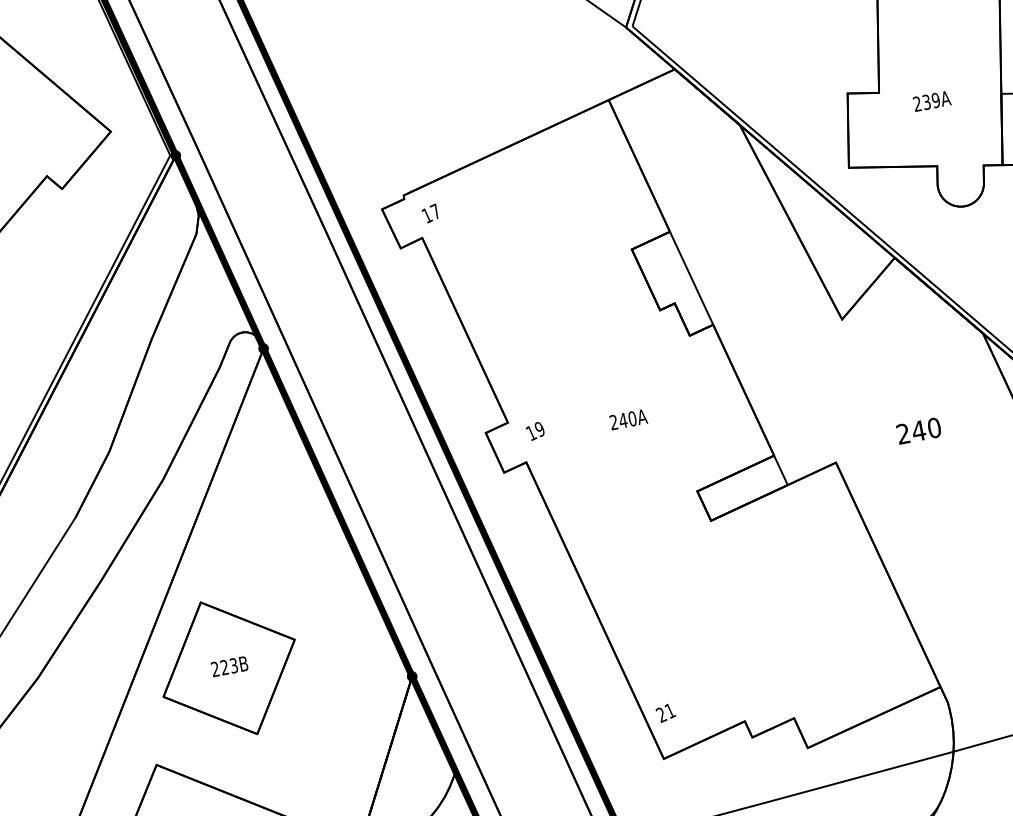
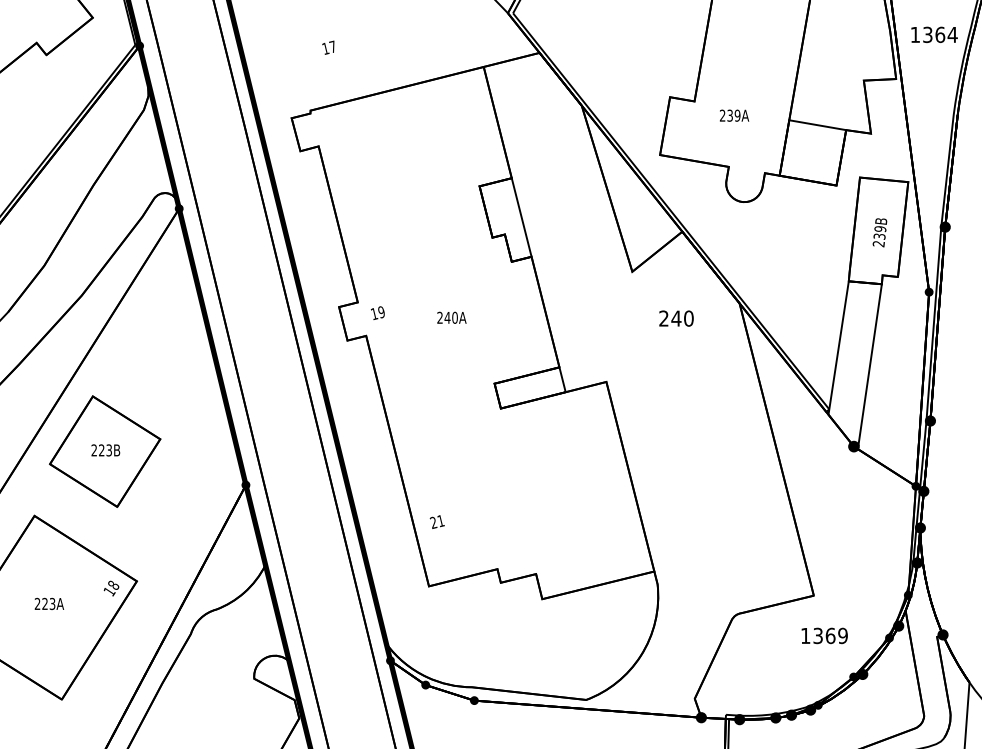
text: (430, 213) -> (328, 47), moved
text: (918, 430) -> (676, 318), moved
text: (664, 712) -> (436, 521), moved

